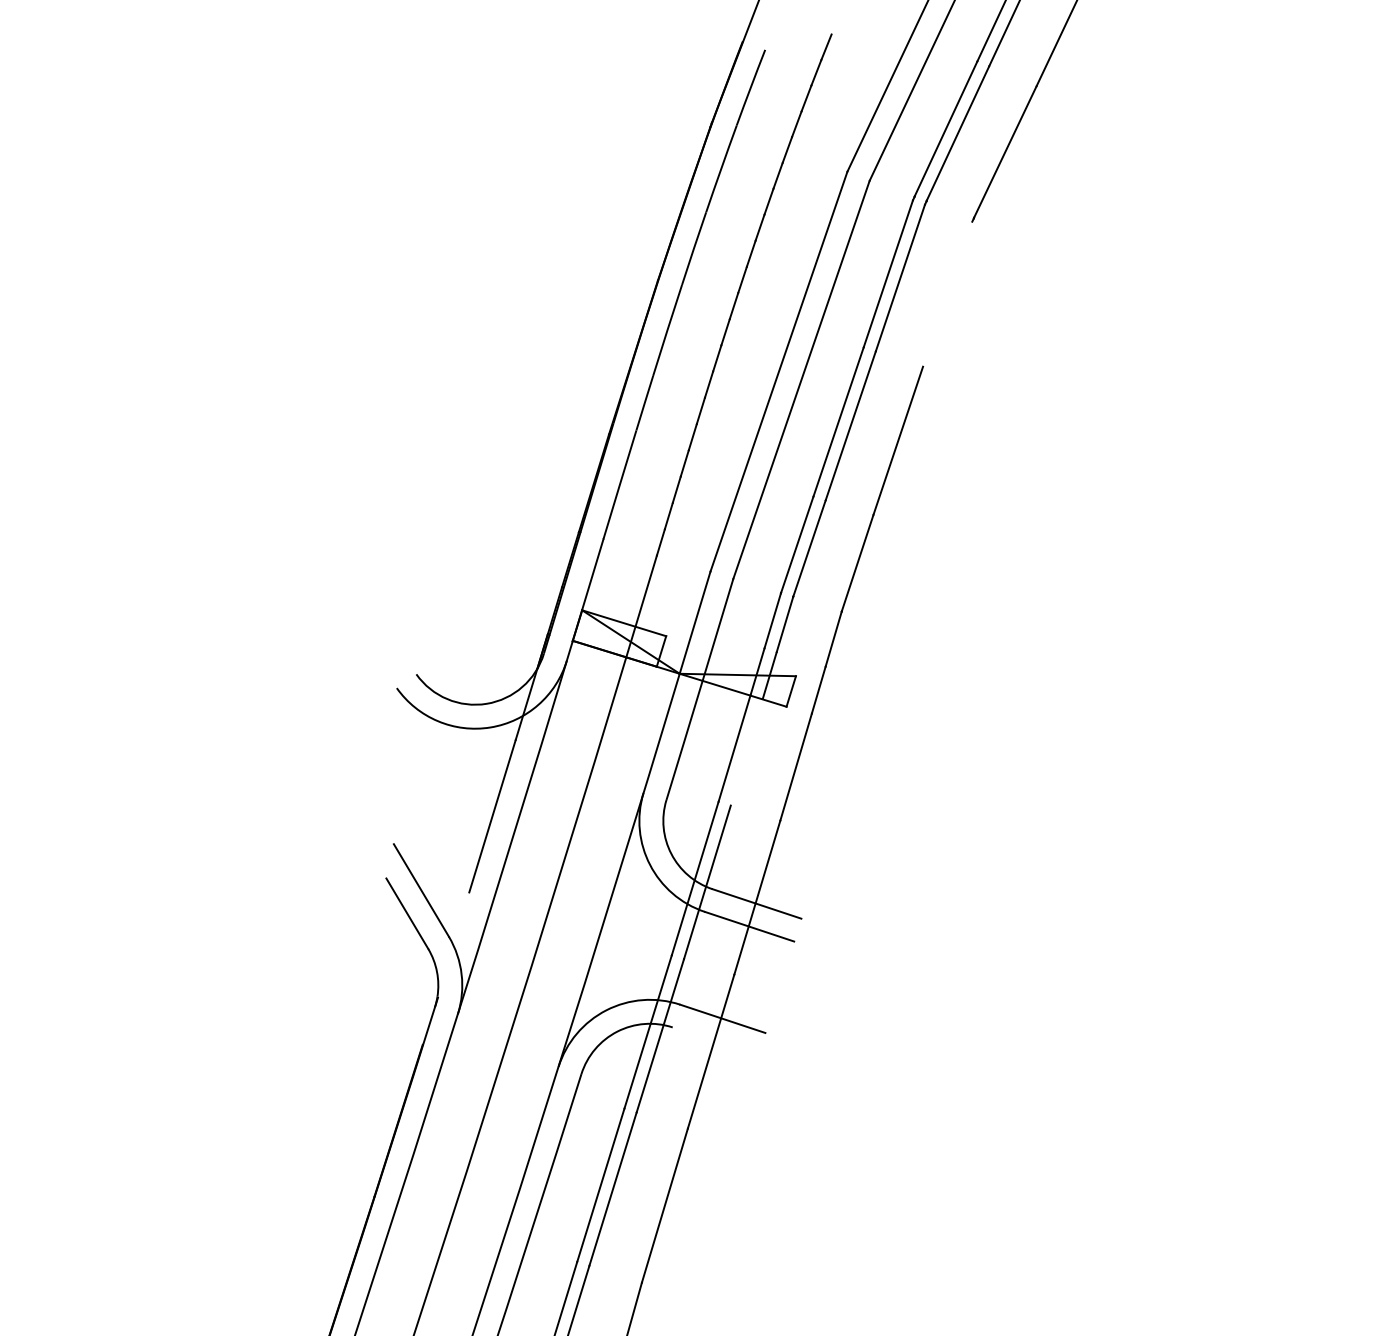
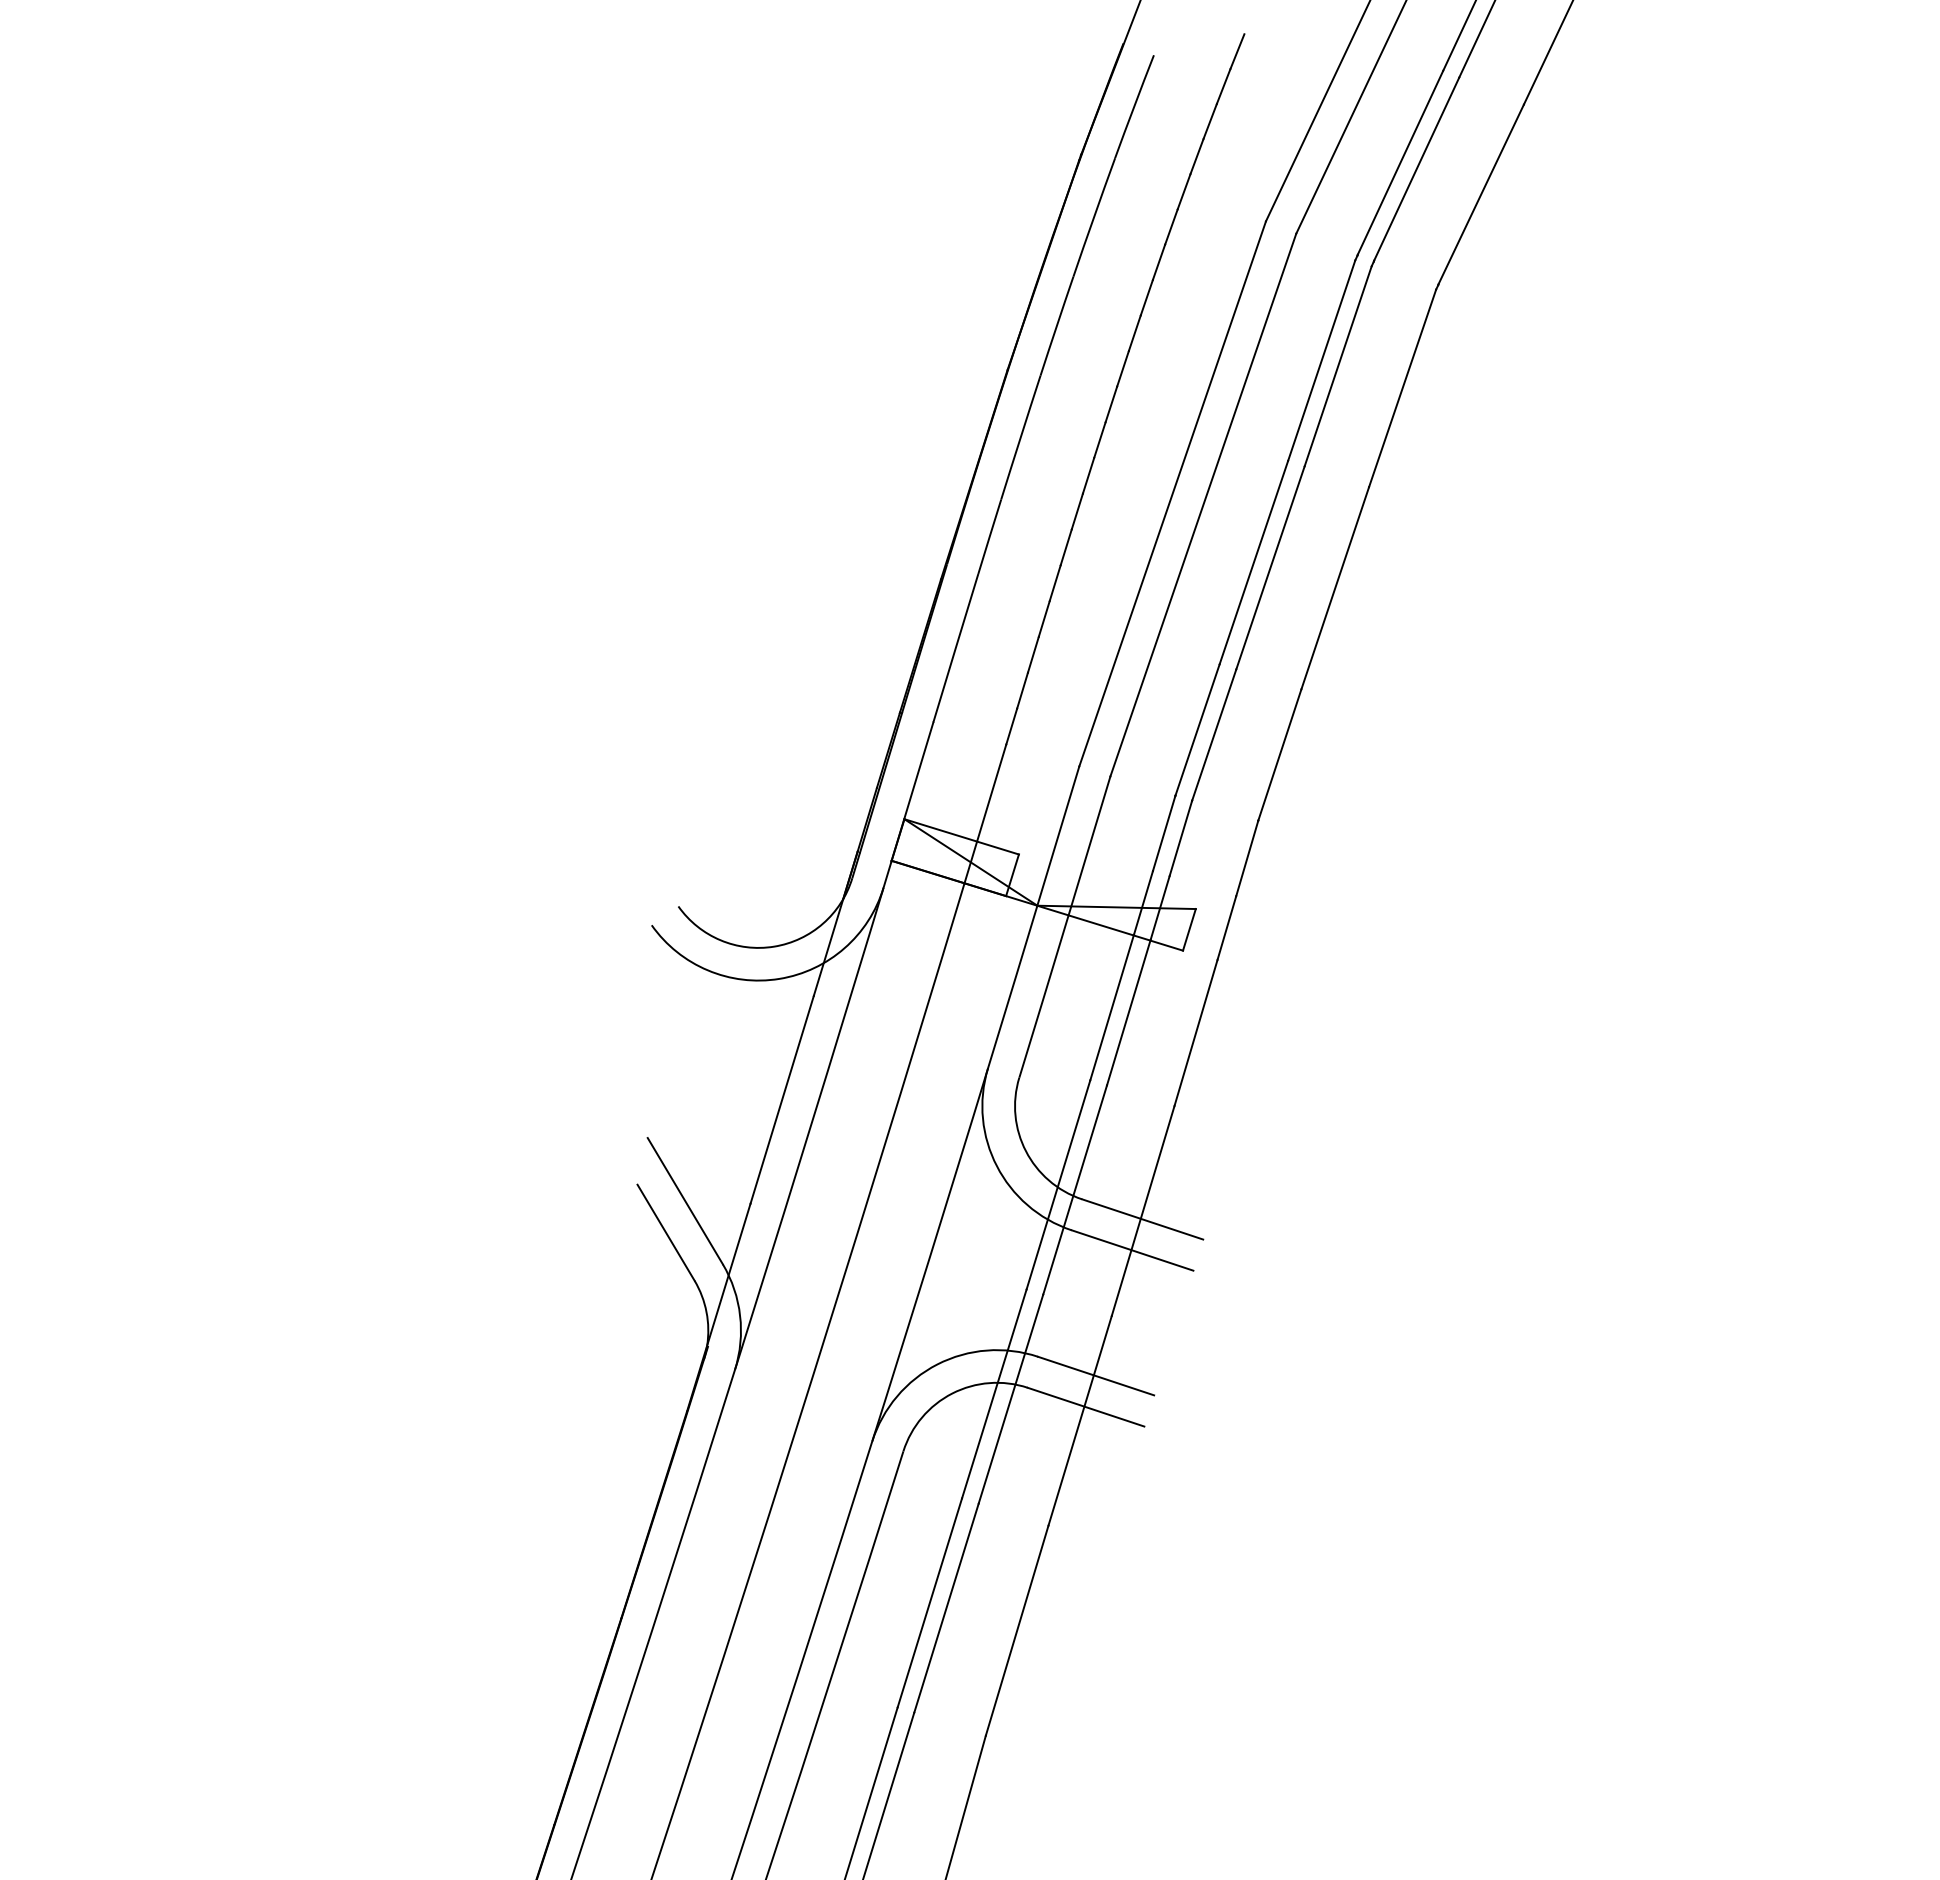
line: (947, 294) -> (1402, 388), added
line: (746, 752) -> (1128, 1012), added
line: (445, 968) -> (718, 1307), added
line: (715, 1041) -> (1085, 1406), added

